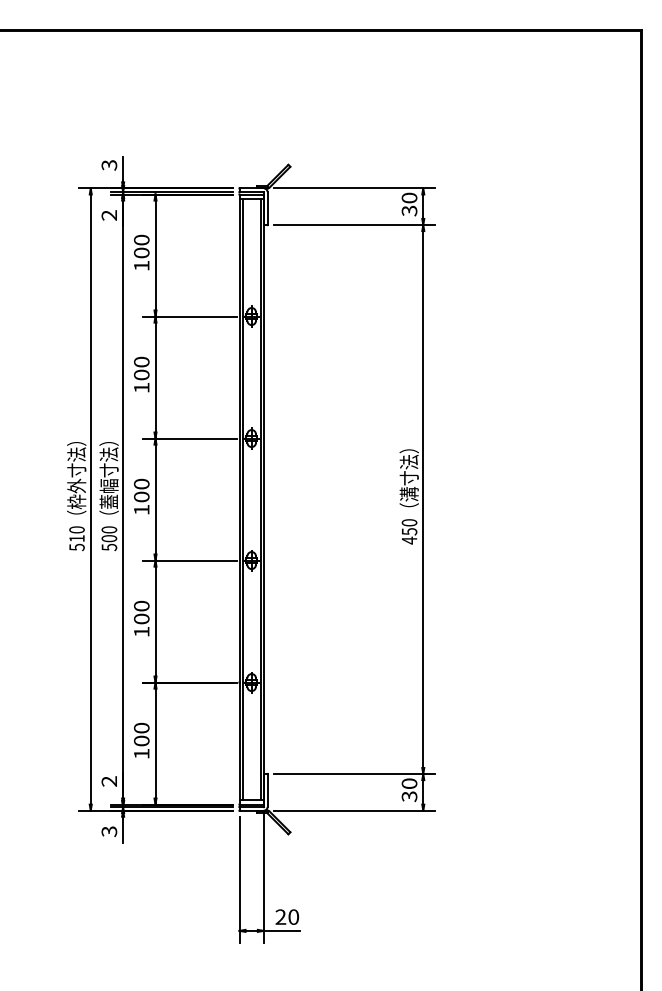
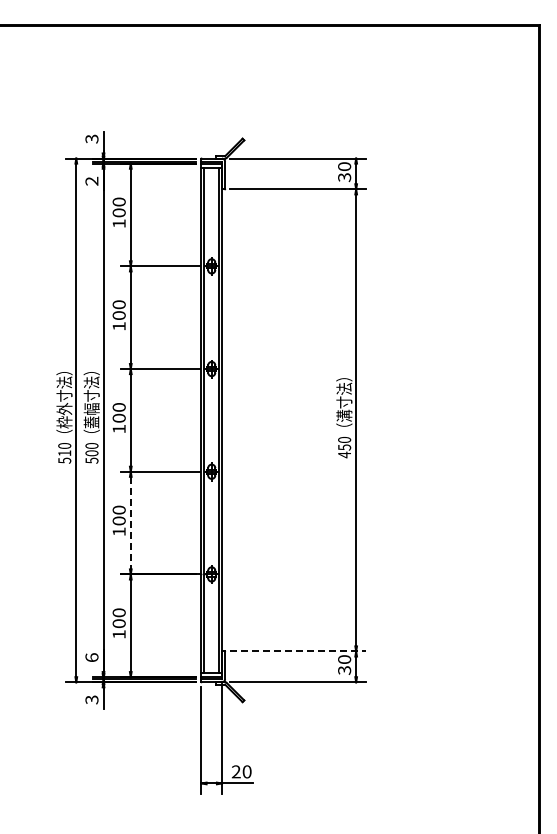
line: (155, 622) -> (130, 523), solid -> dashed
line: (354, 774) -> (298, 651), solid -> dashed
text: (108, 781) -> (91, 657), 2 -> 6

